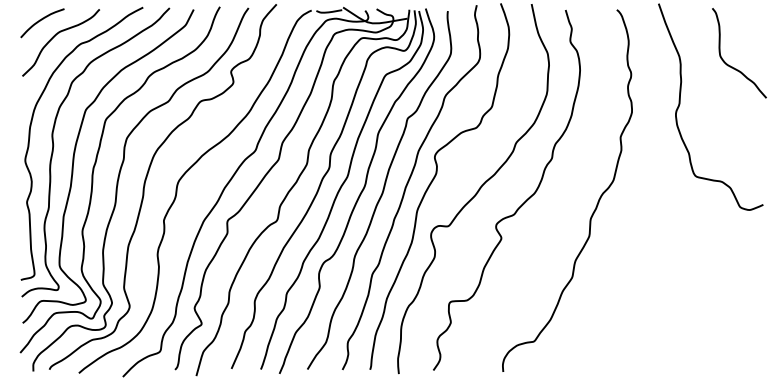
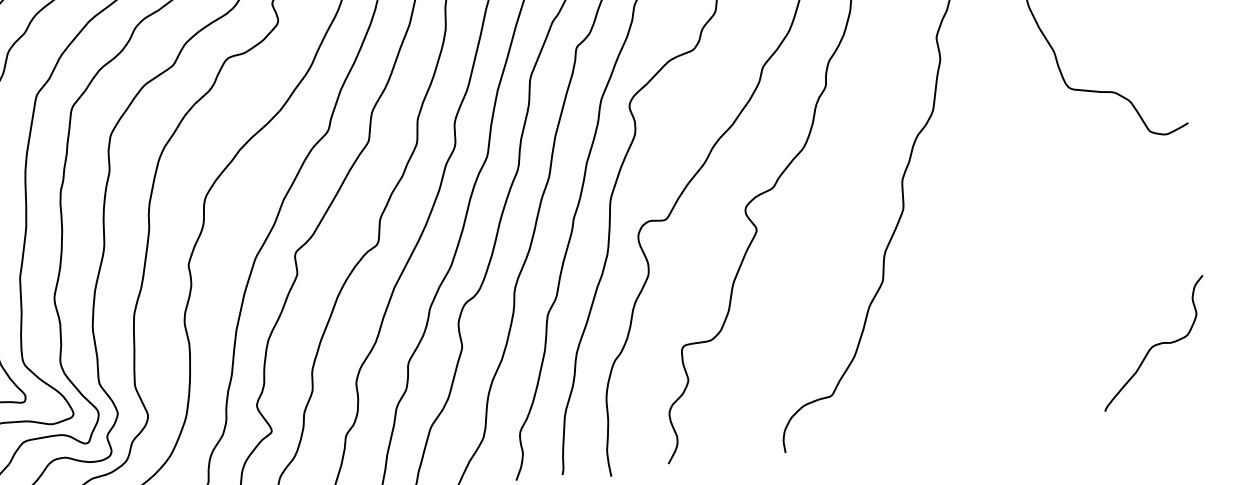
curve: (728, 332) -> (1154, 343), added

